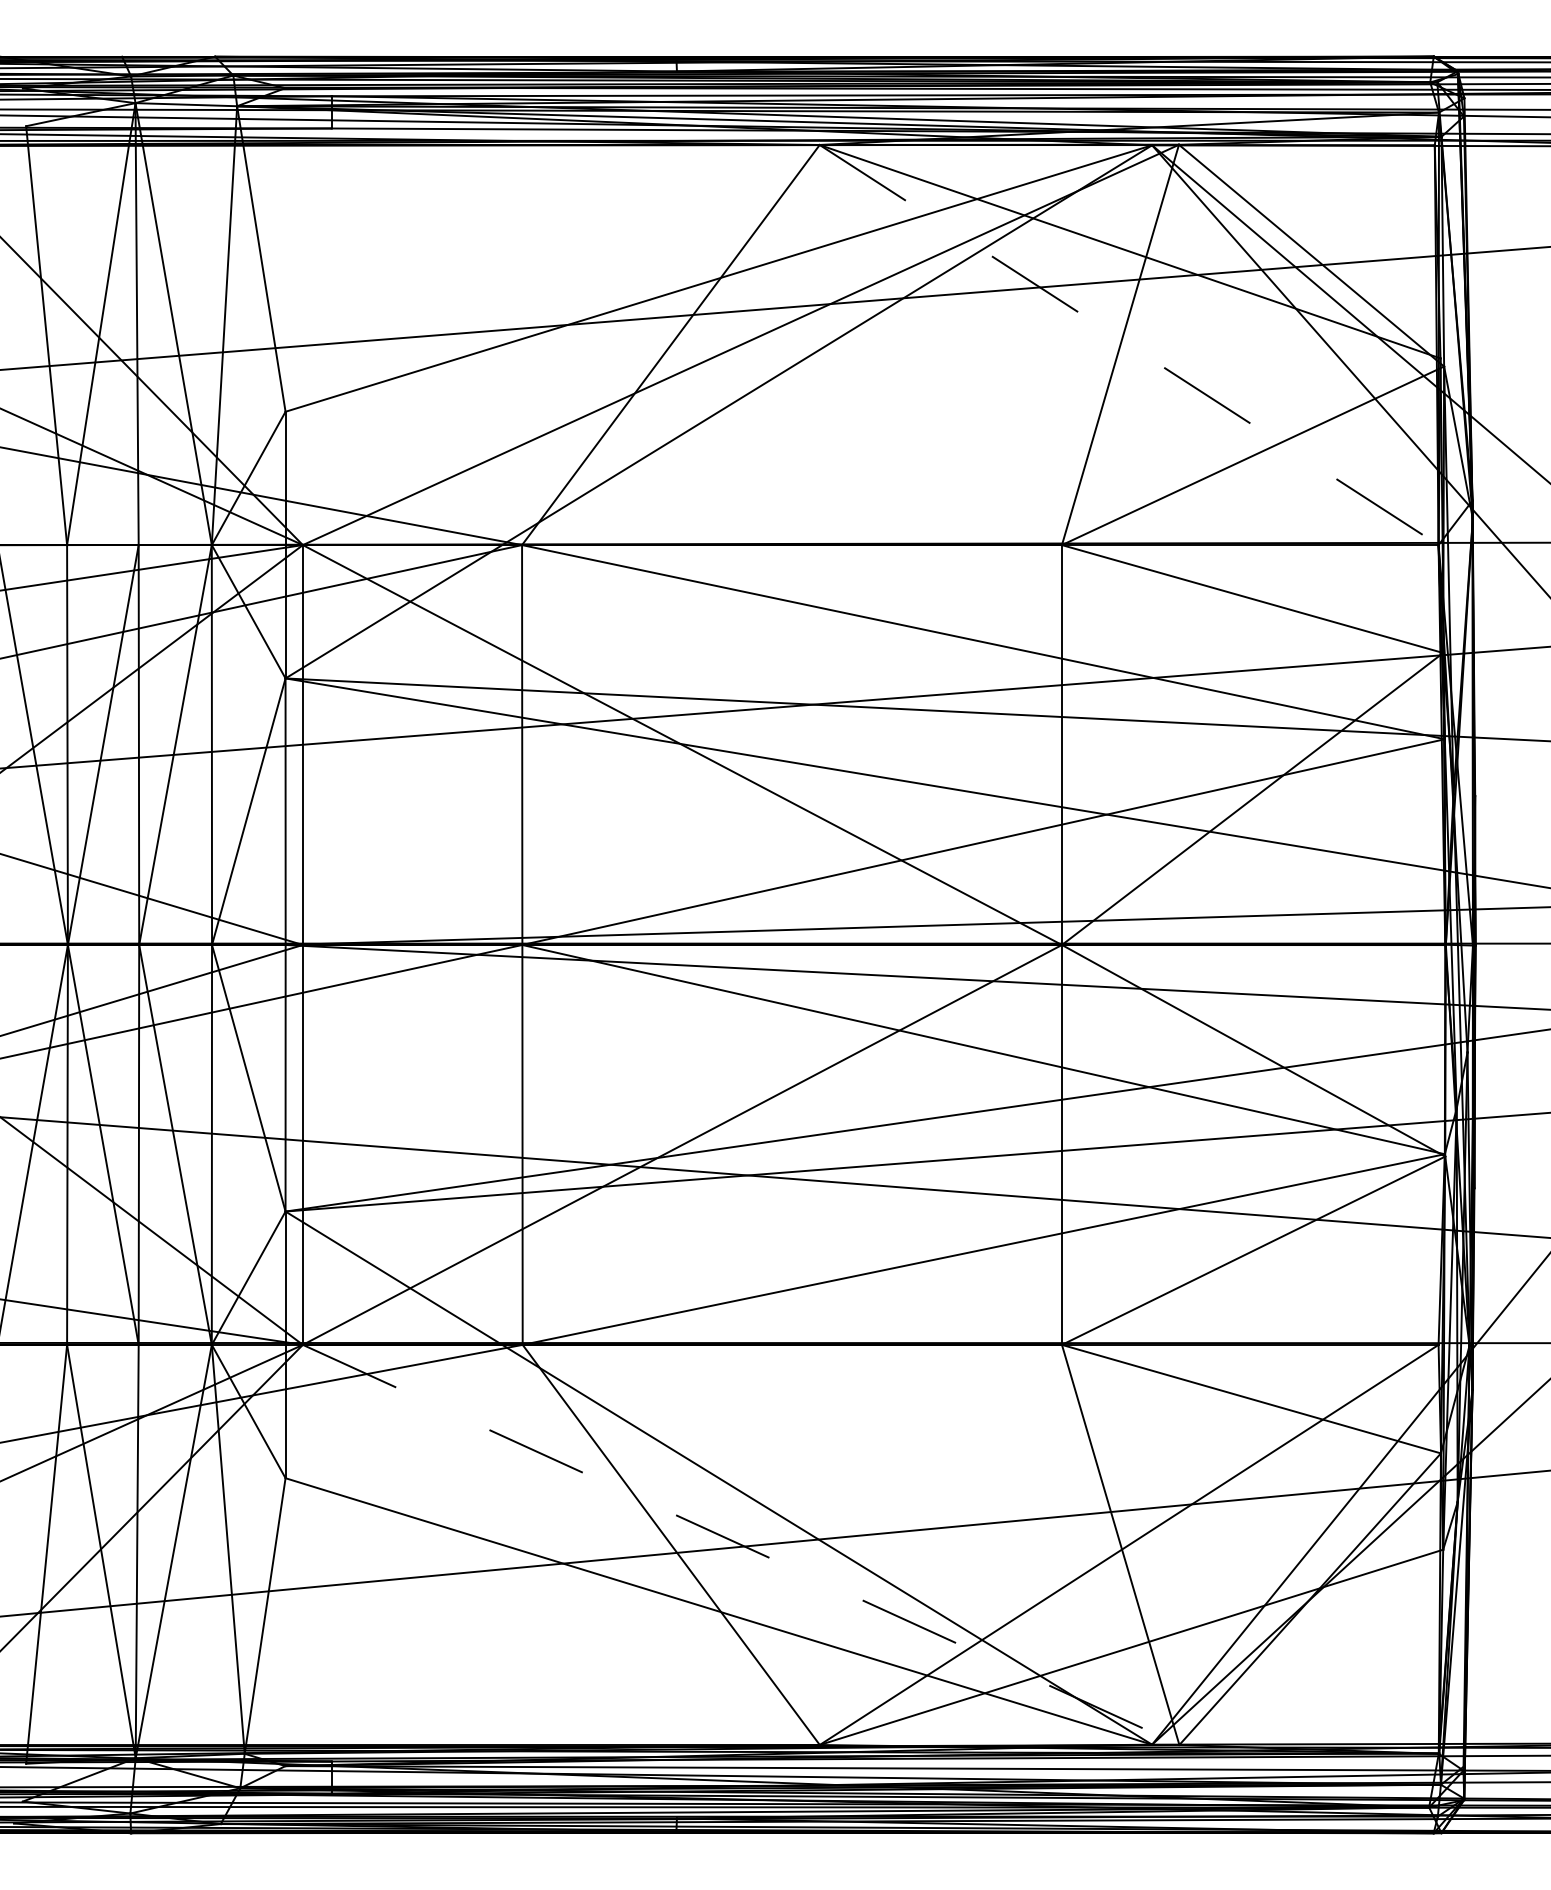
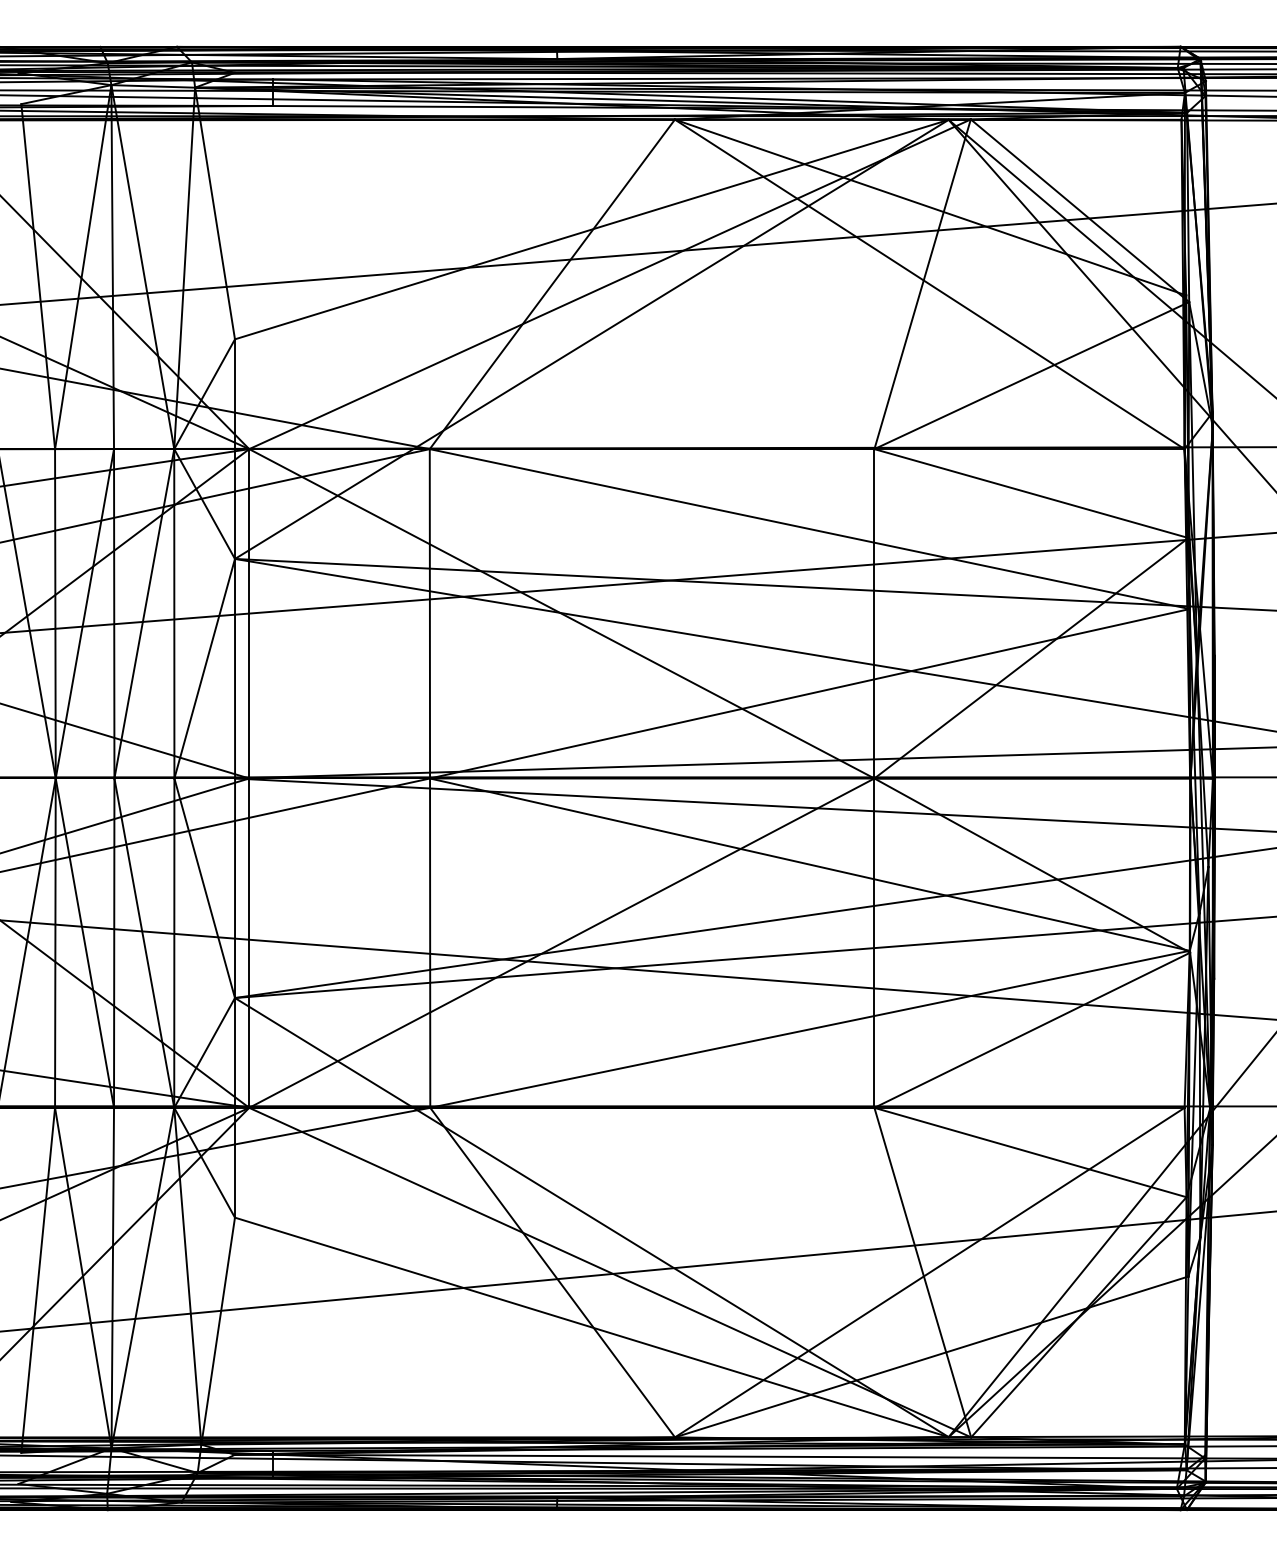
line: (1129, 345) -> (930, 284), dashed -> solid
line: (741, 1544) -> (610, 1272), dashed -> solid

